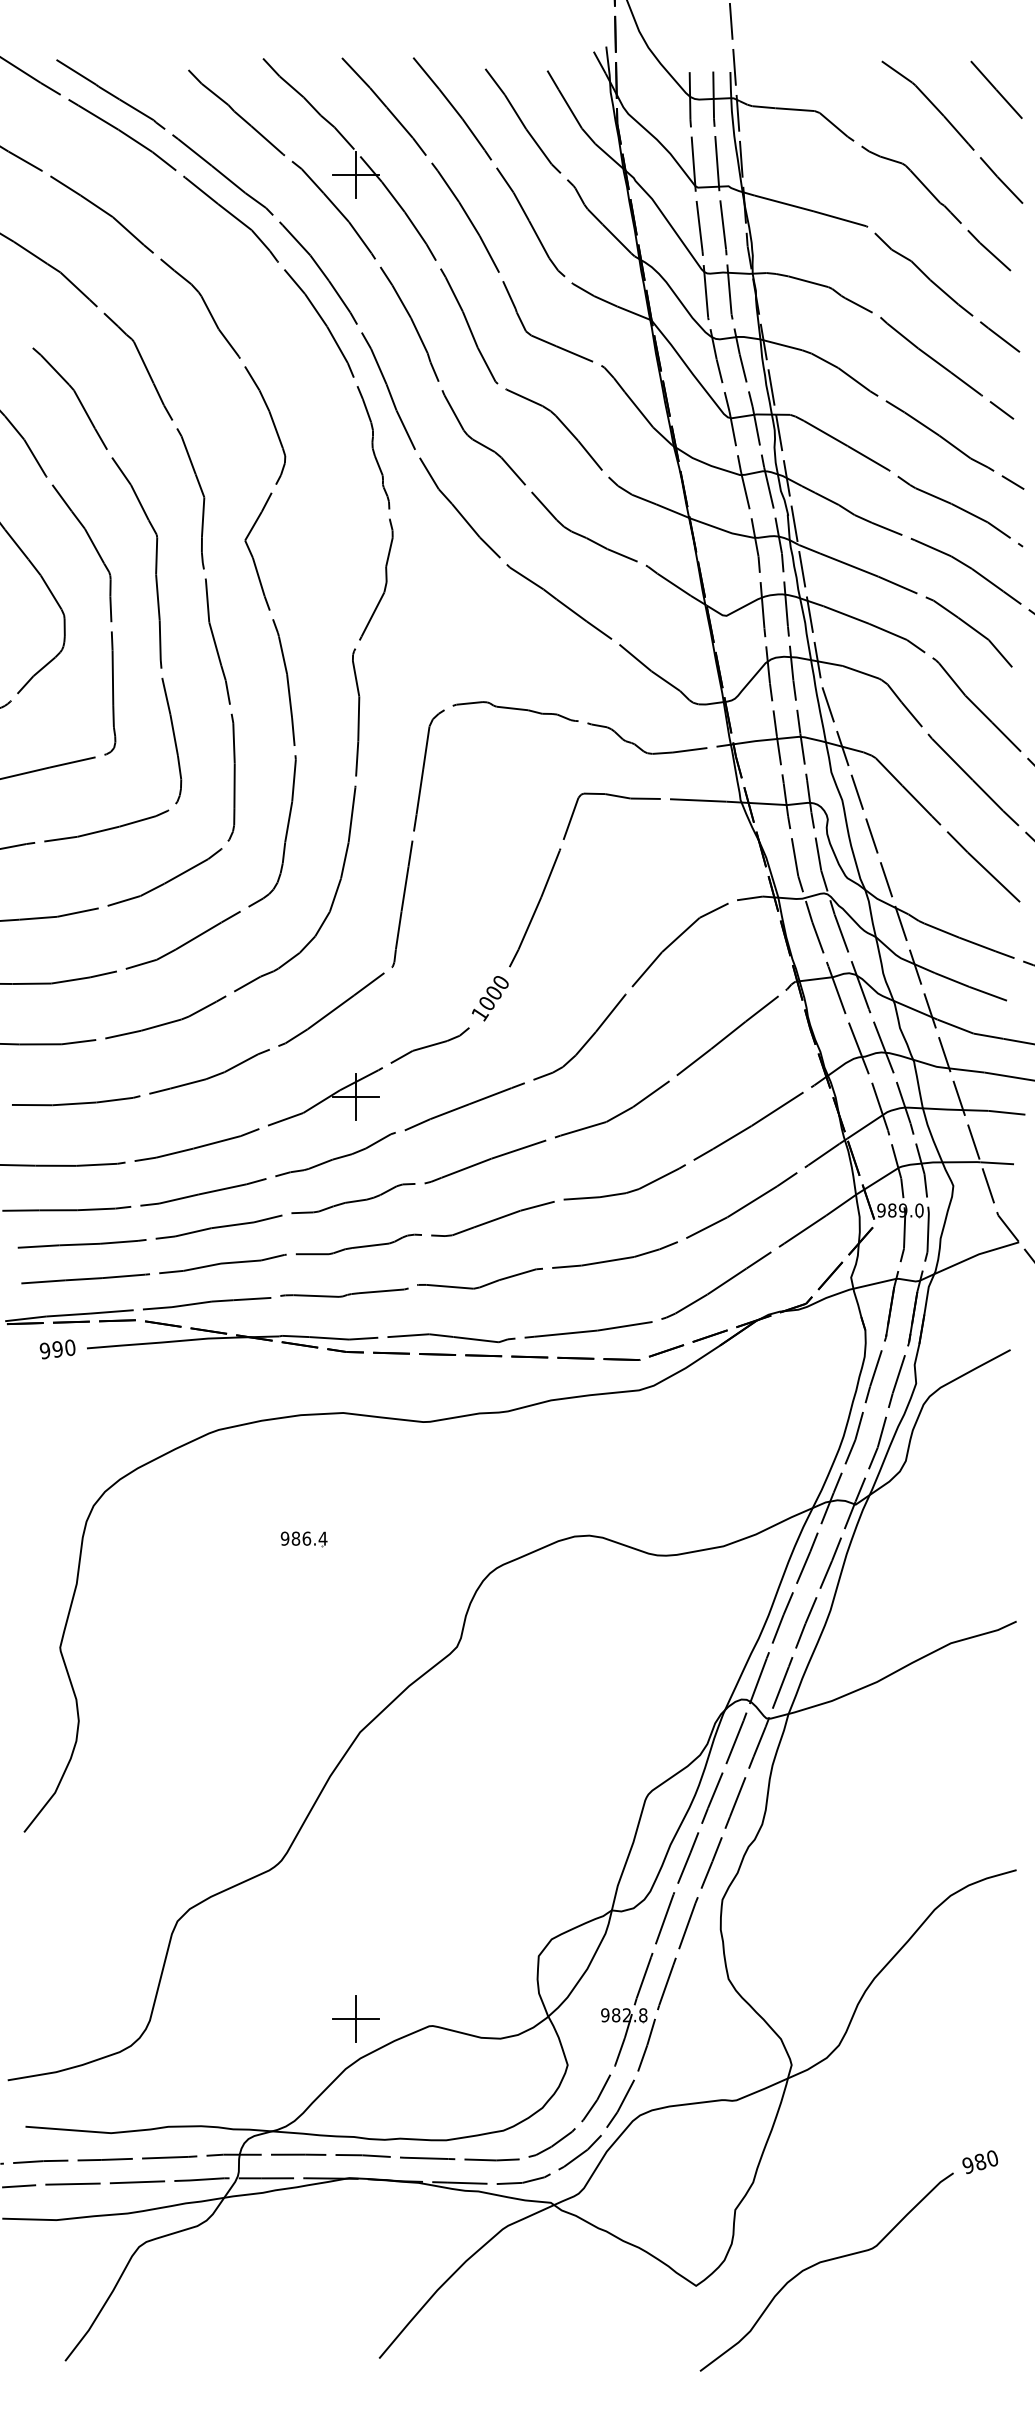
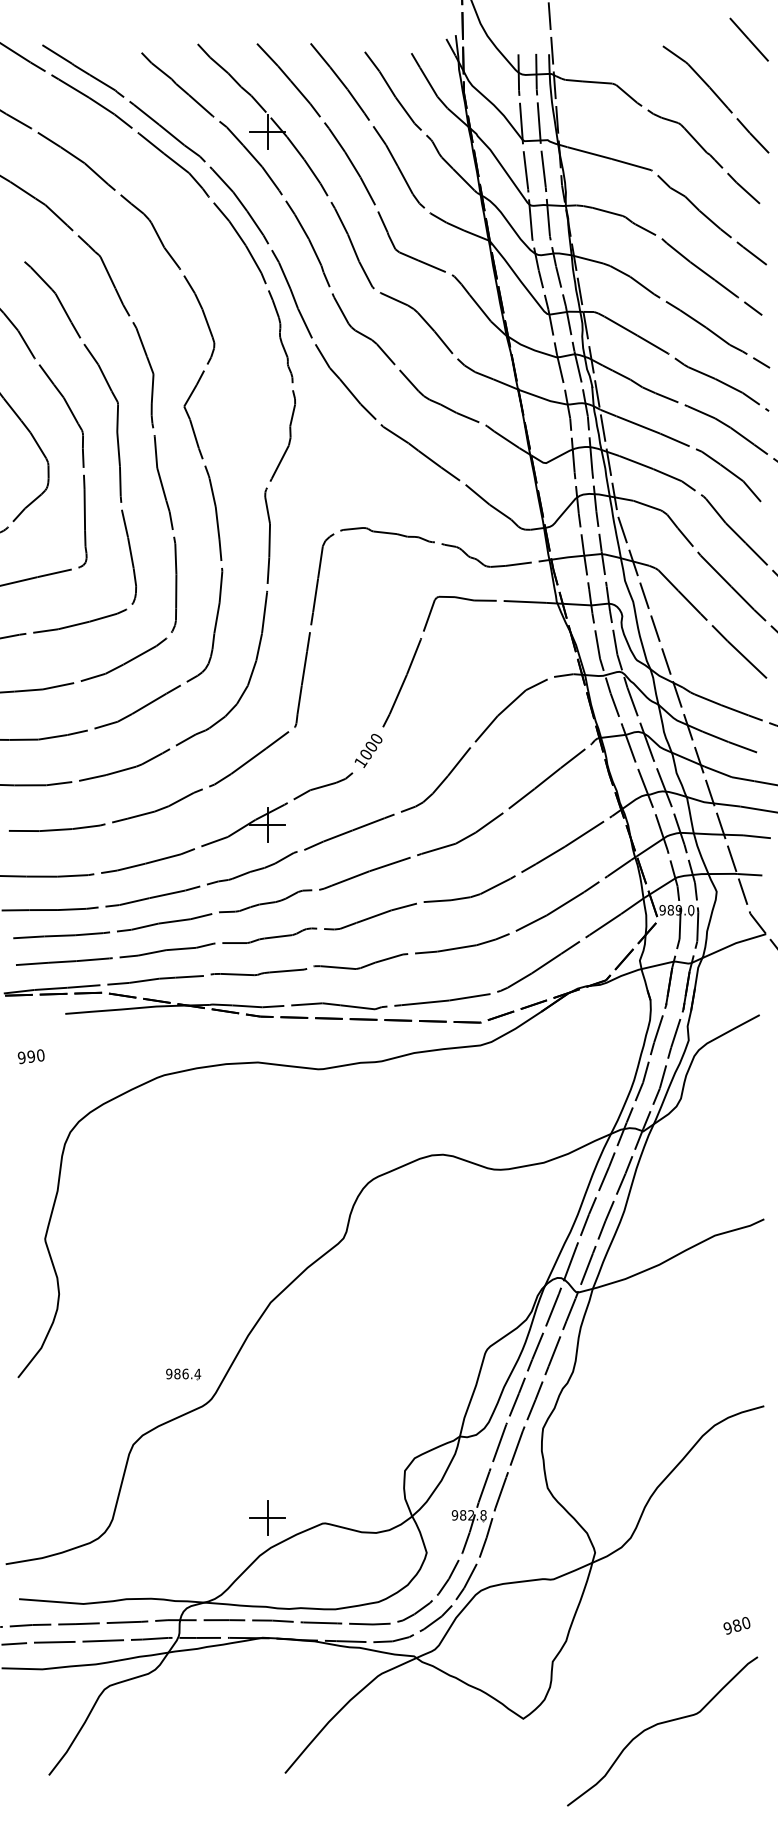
line: (995, 89) -> (748, 39), moved
text: (56, 1349) -> (30, 1056), moved
part: (304, 1539) -> (183, 1374), moved
curve: (824, 2262) -> (660, 1724), moved

